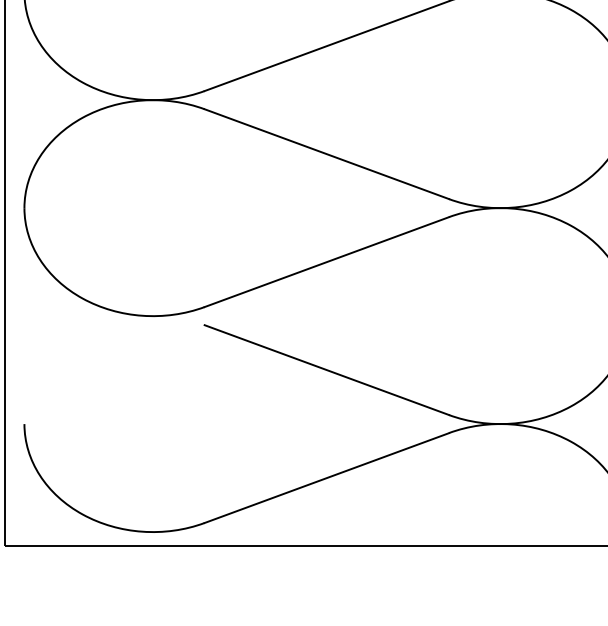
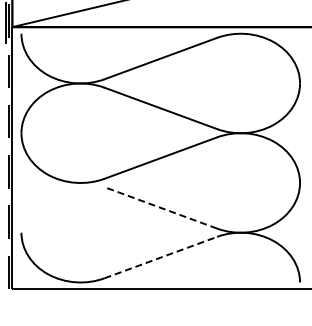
line: (326, 369) -> (160, 207), solid -> dashed
line: (326, 477) -> (160, 257), solid -> dashed

